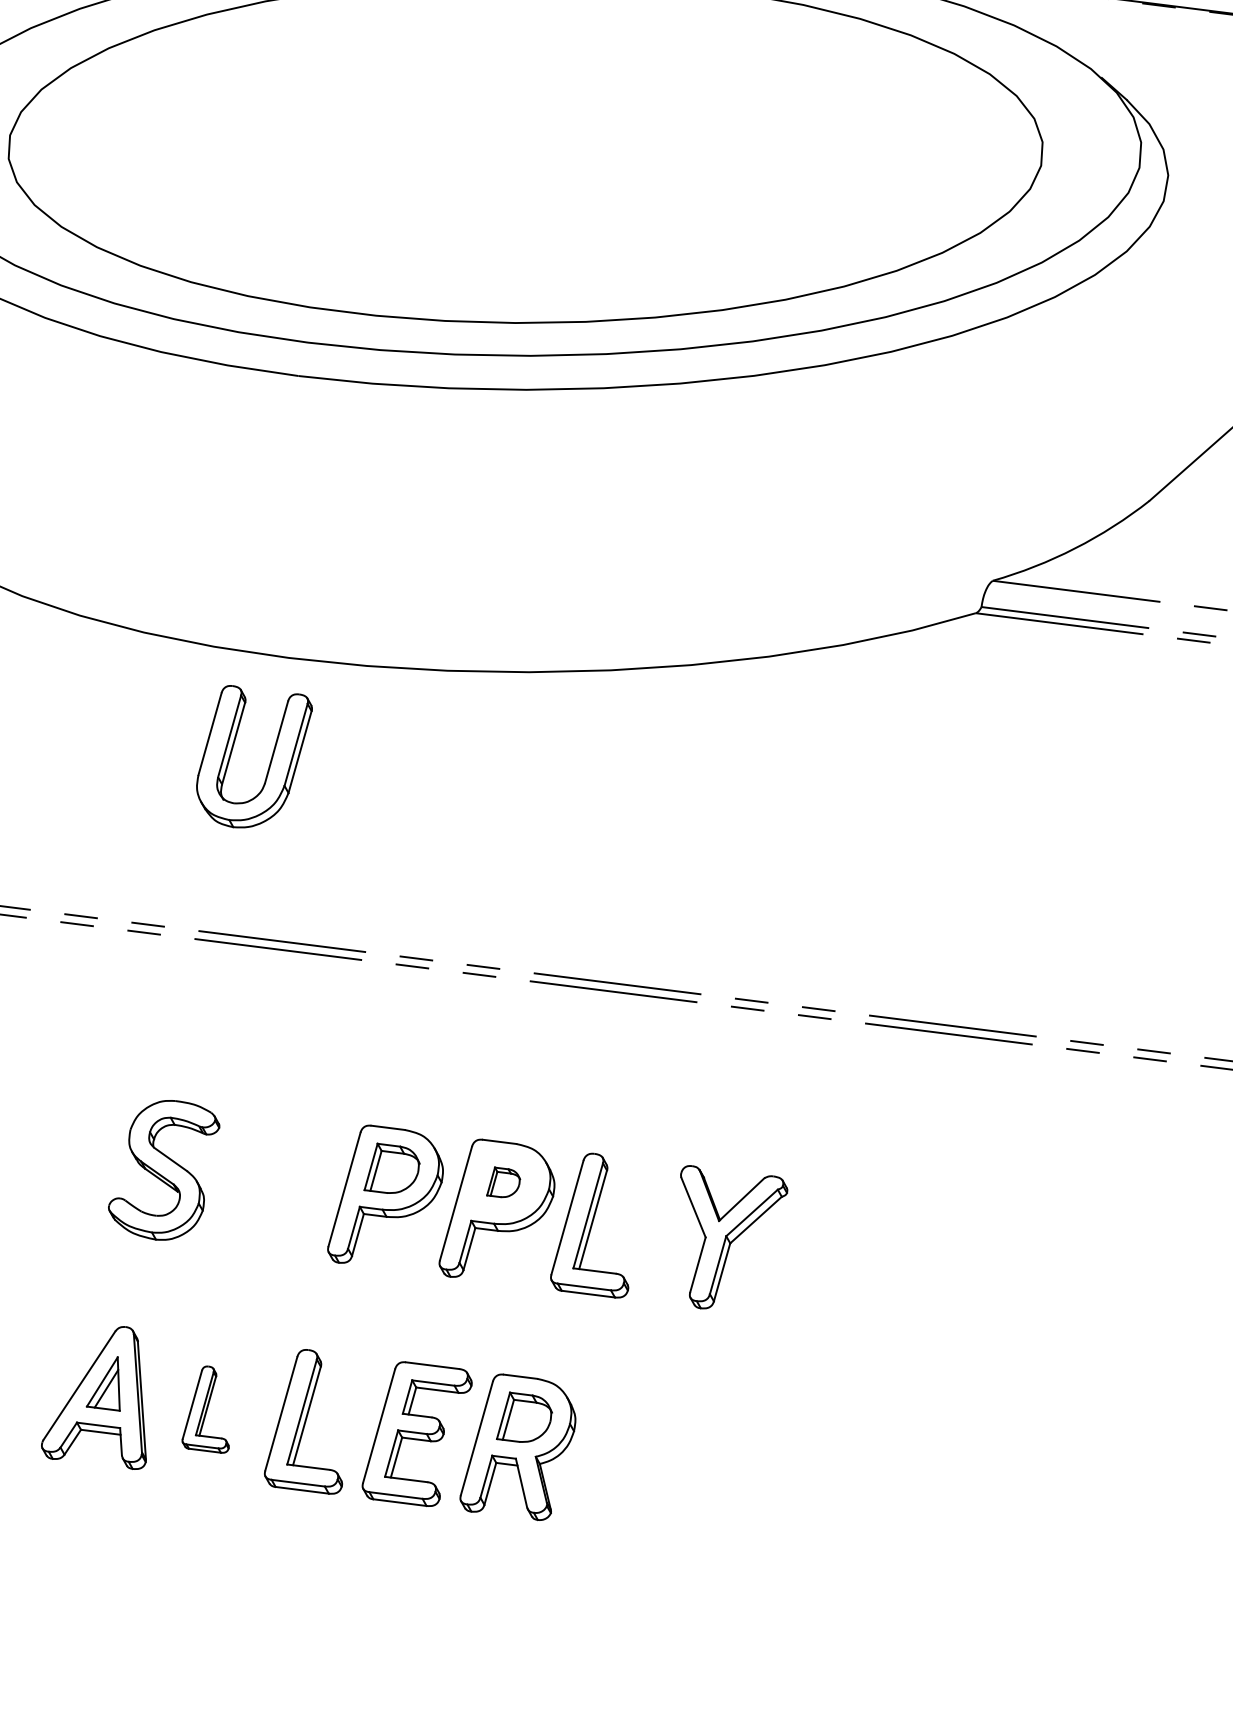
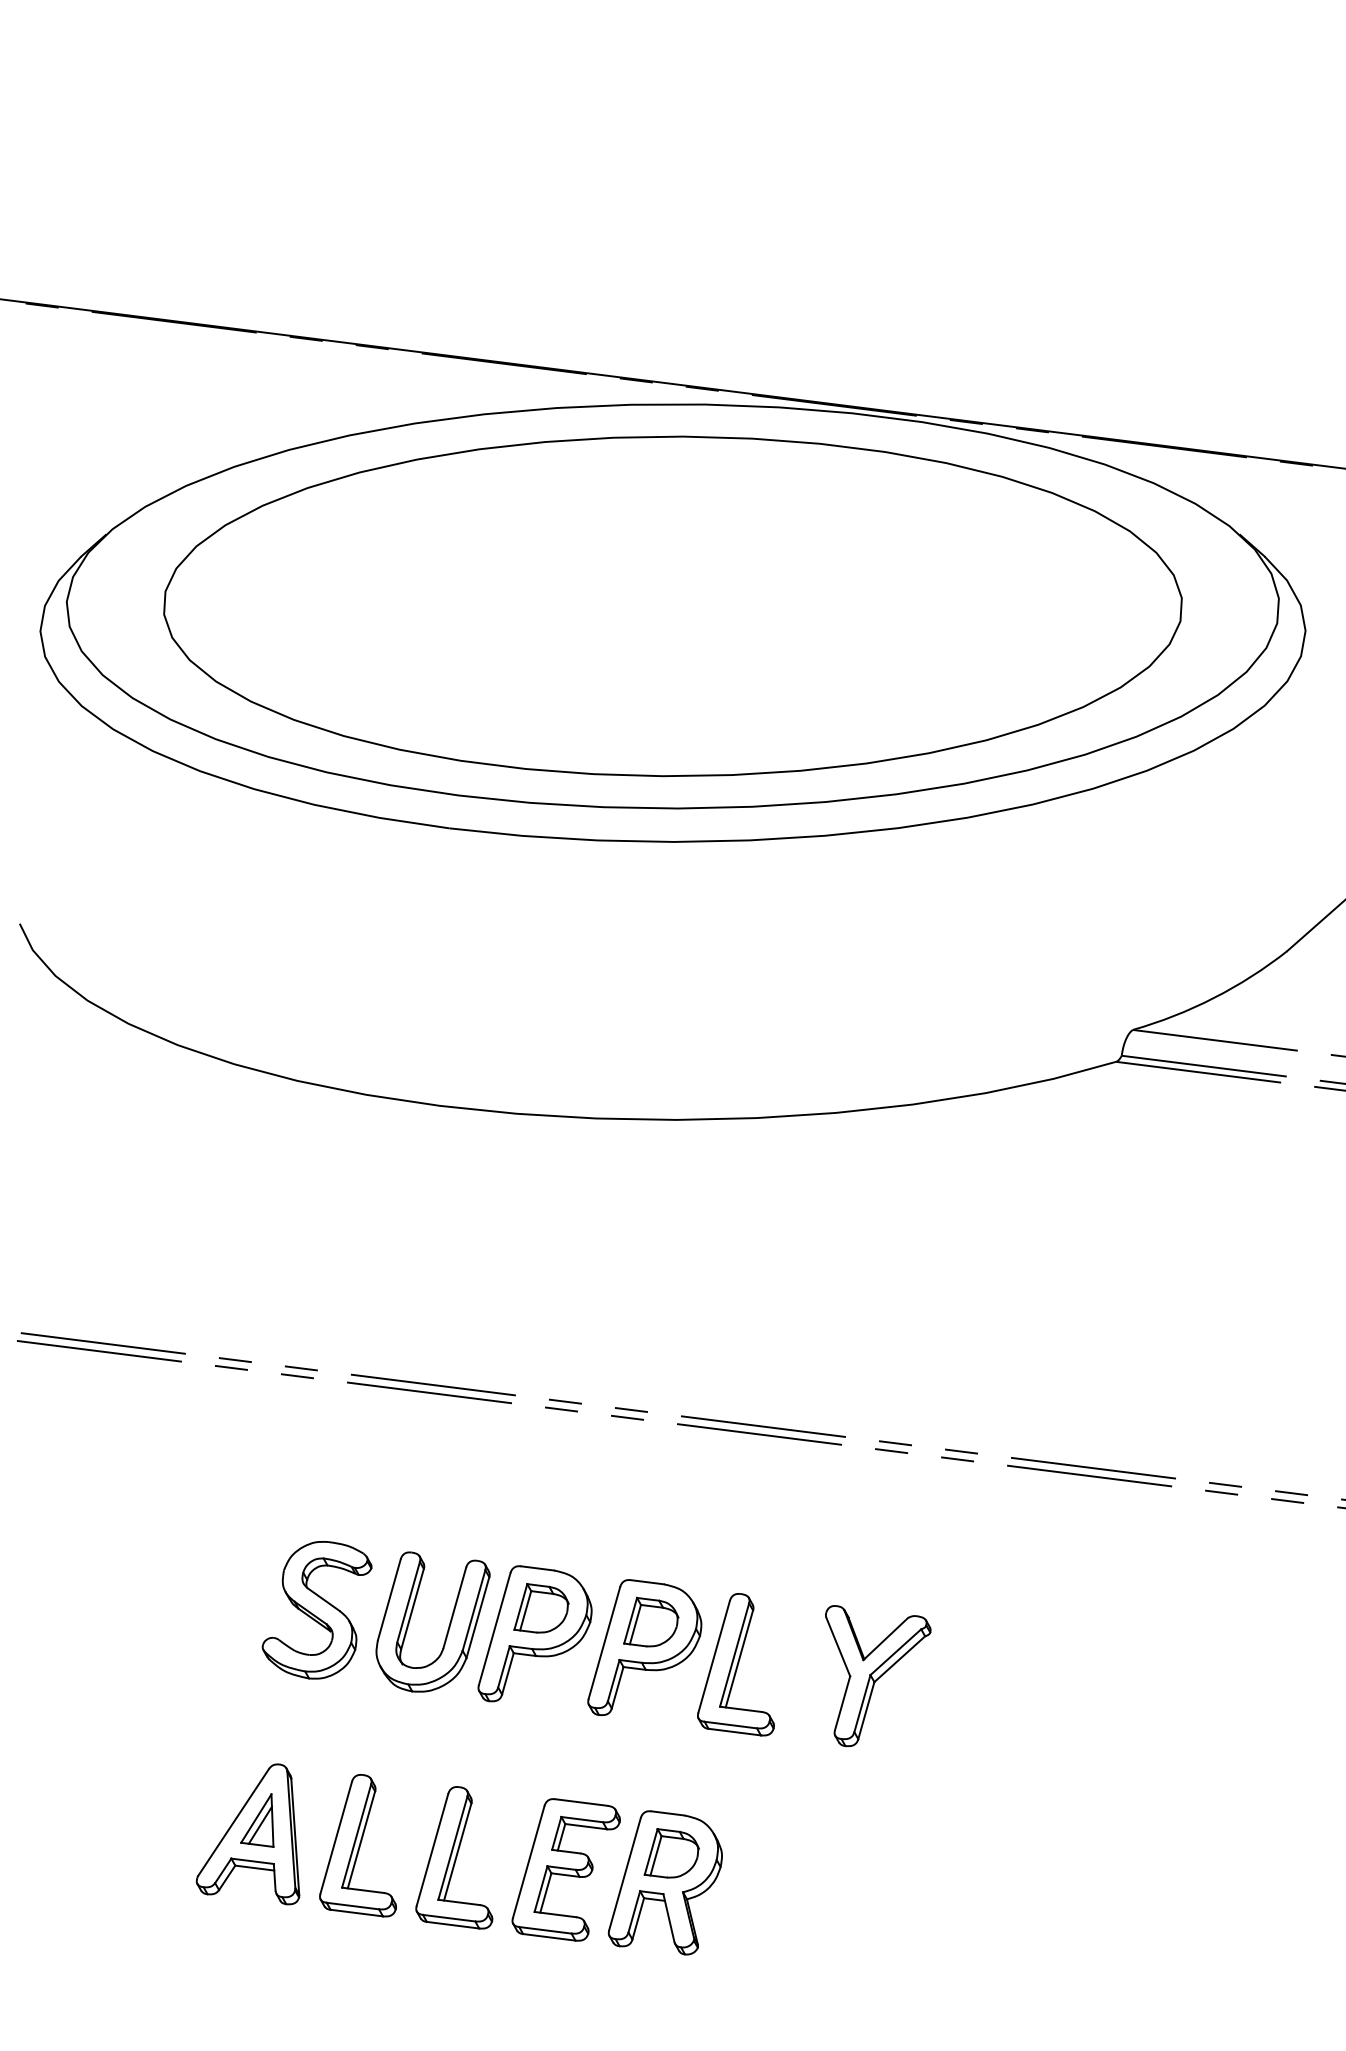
part: (270, 760) -> (448, 1625), moved
part: (503, 1181) -> (651, 1621), size x1.67
part: (205, 1409) -> (357, 1845), size x1.67

